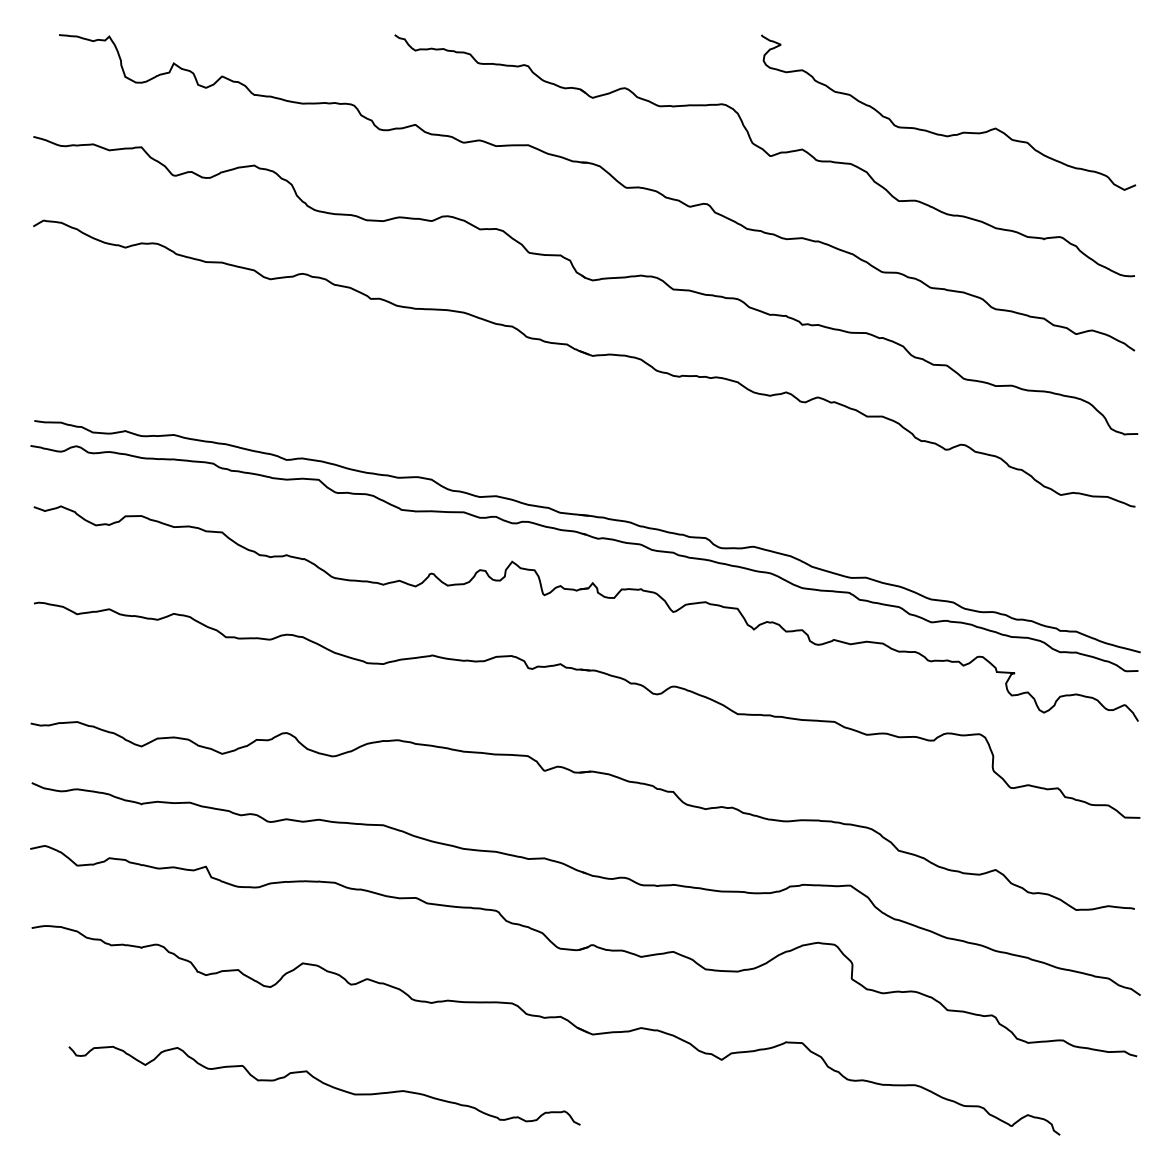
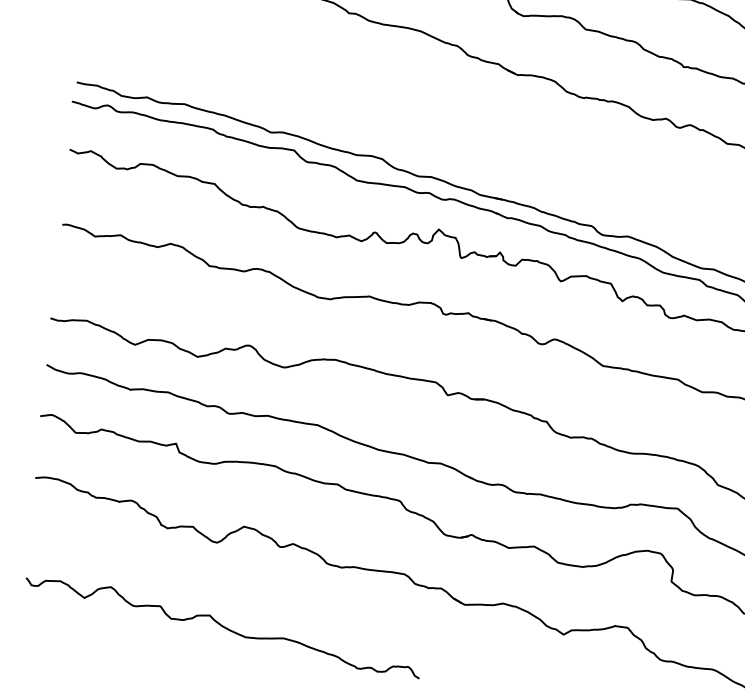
curve: (324, 1084) -> (222, 627), moved

